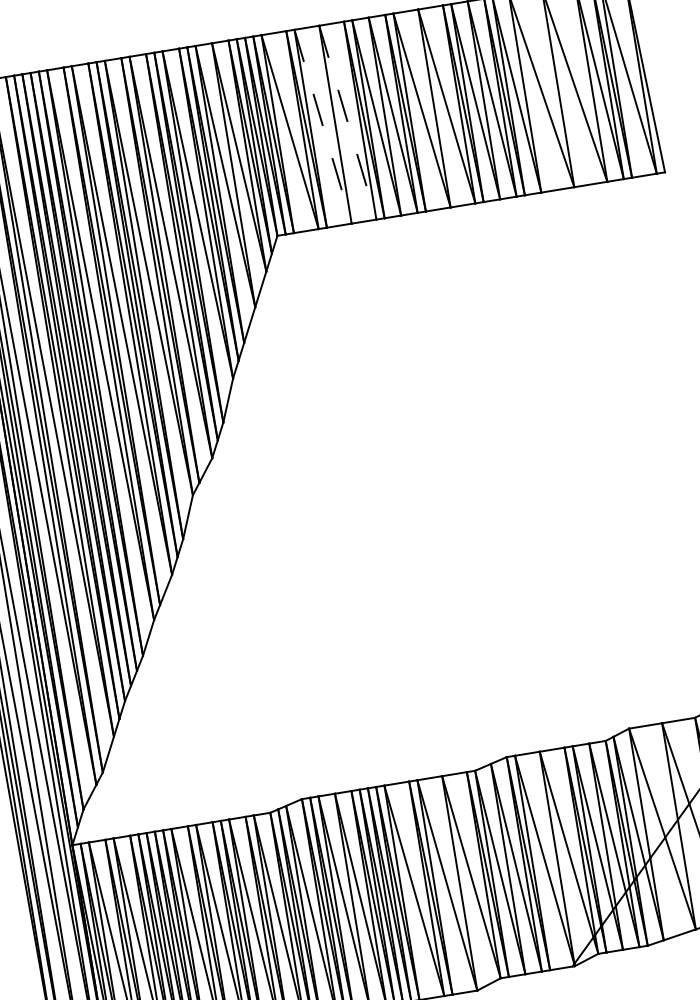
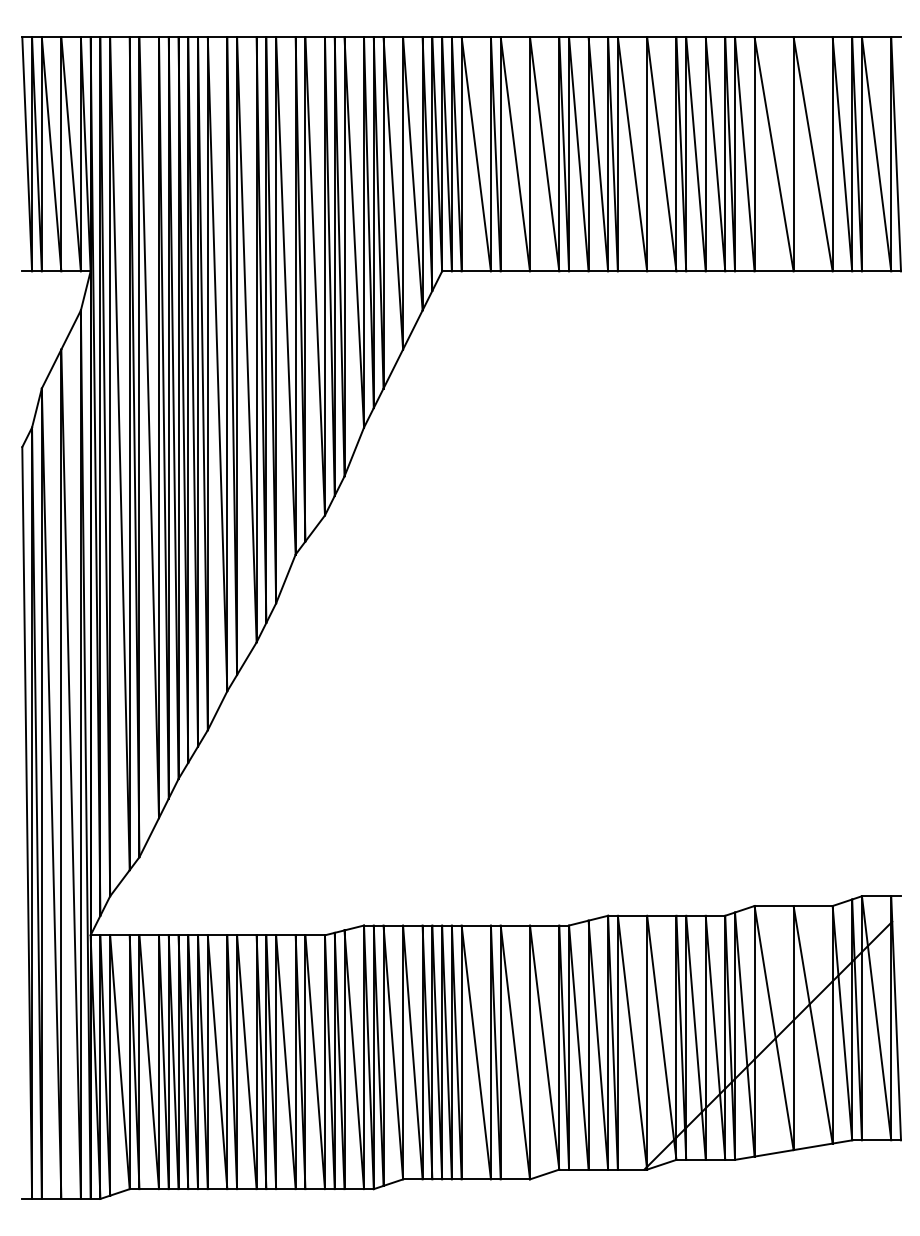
line: (347, 122) -> (544, 154), dashed -> solid
line: (323, 126) -> (515, 154), dashed -> solid

